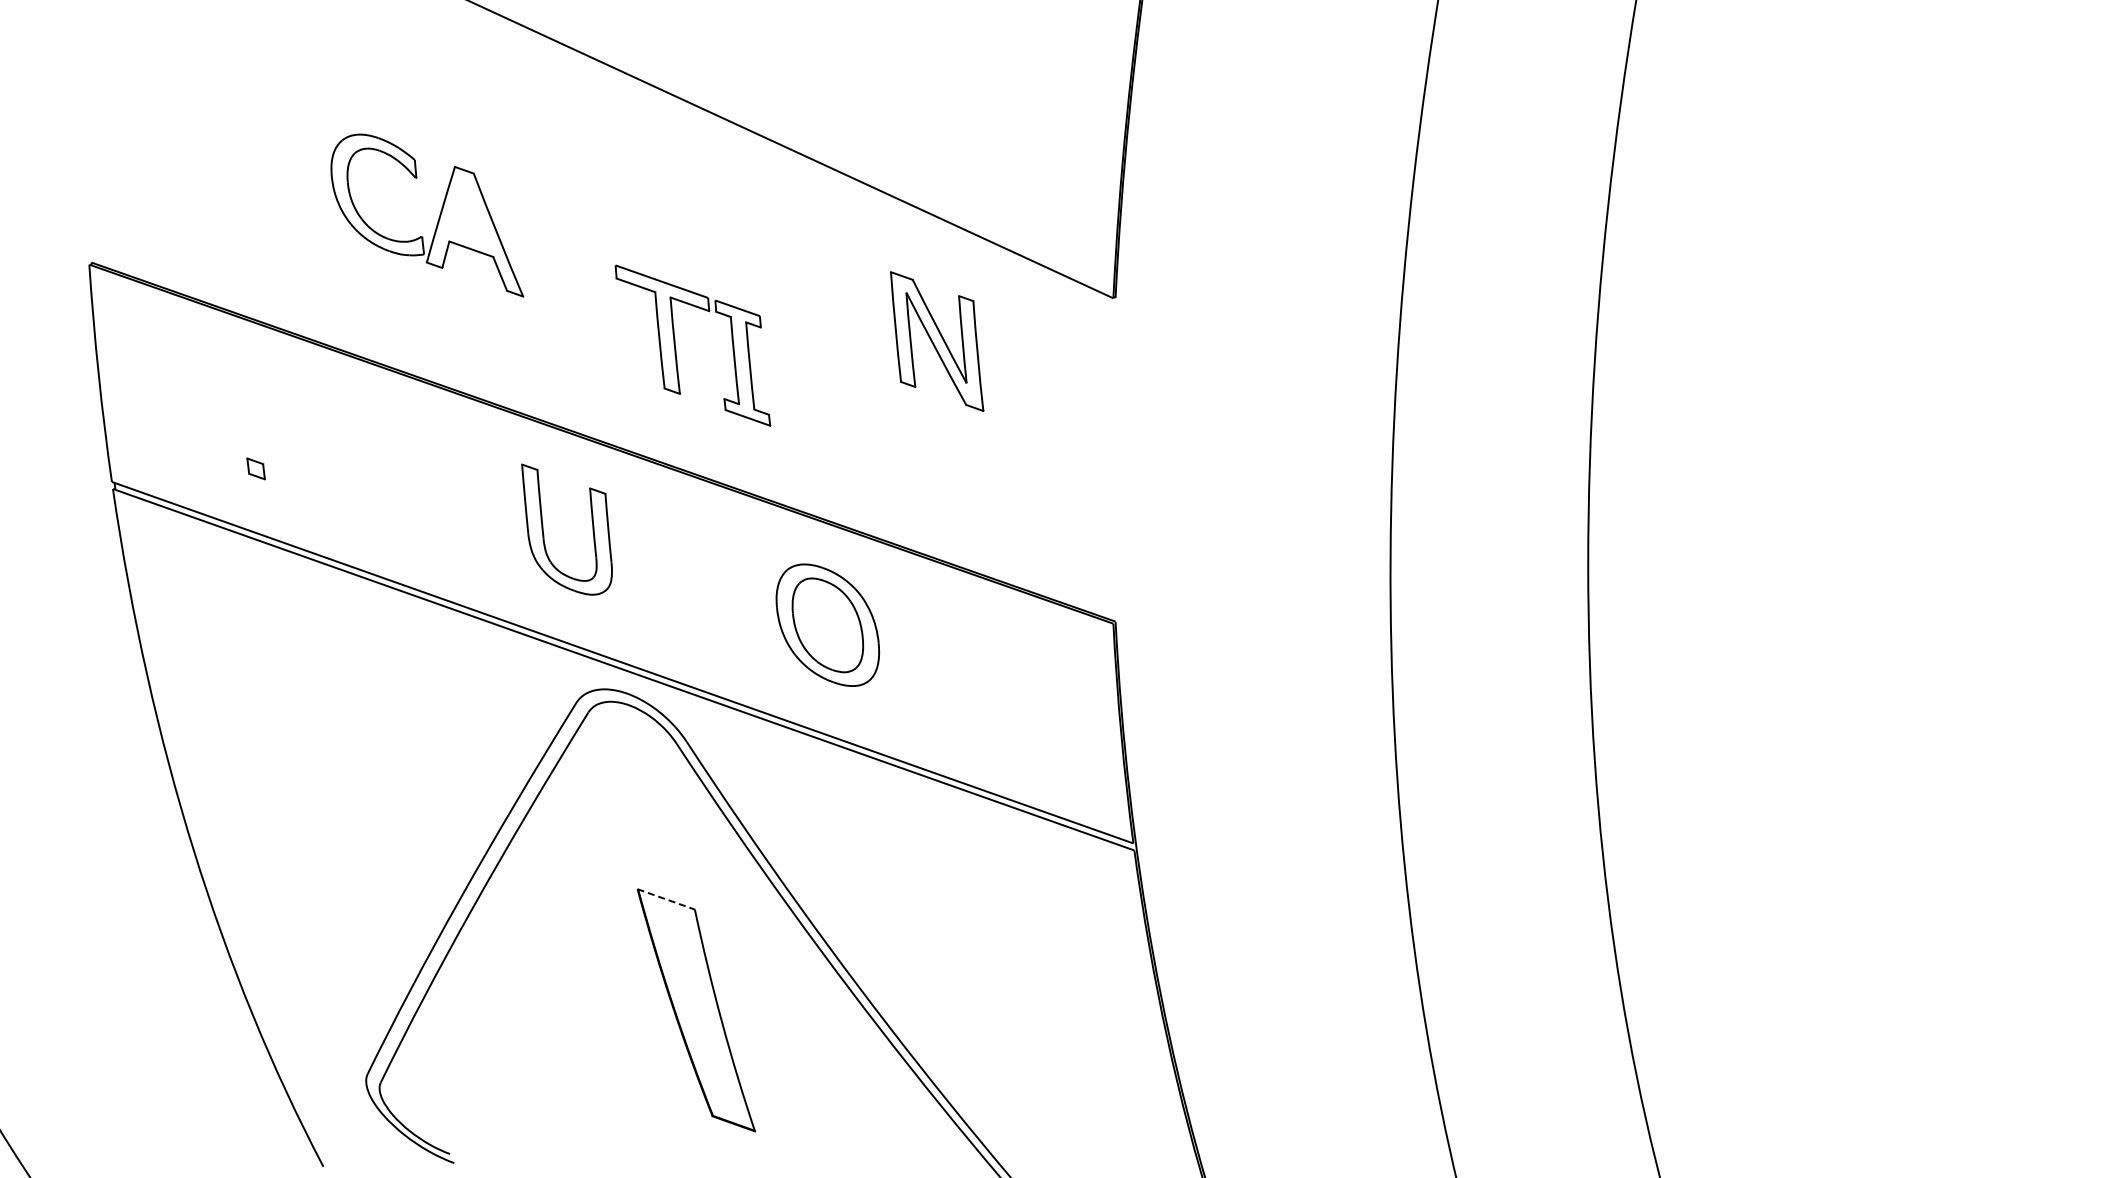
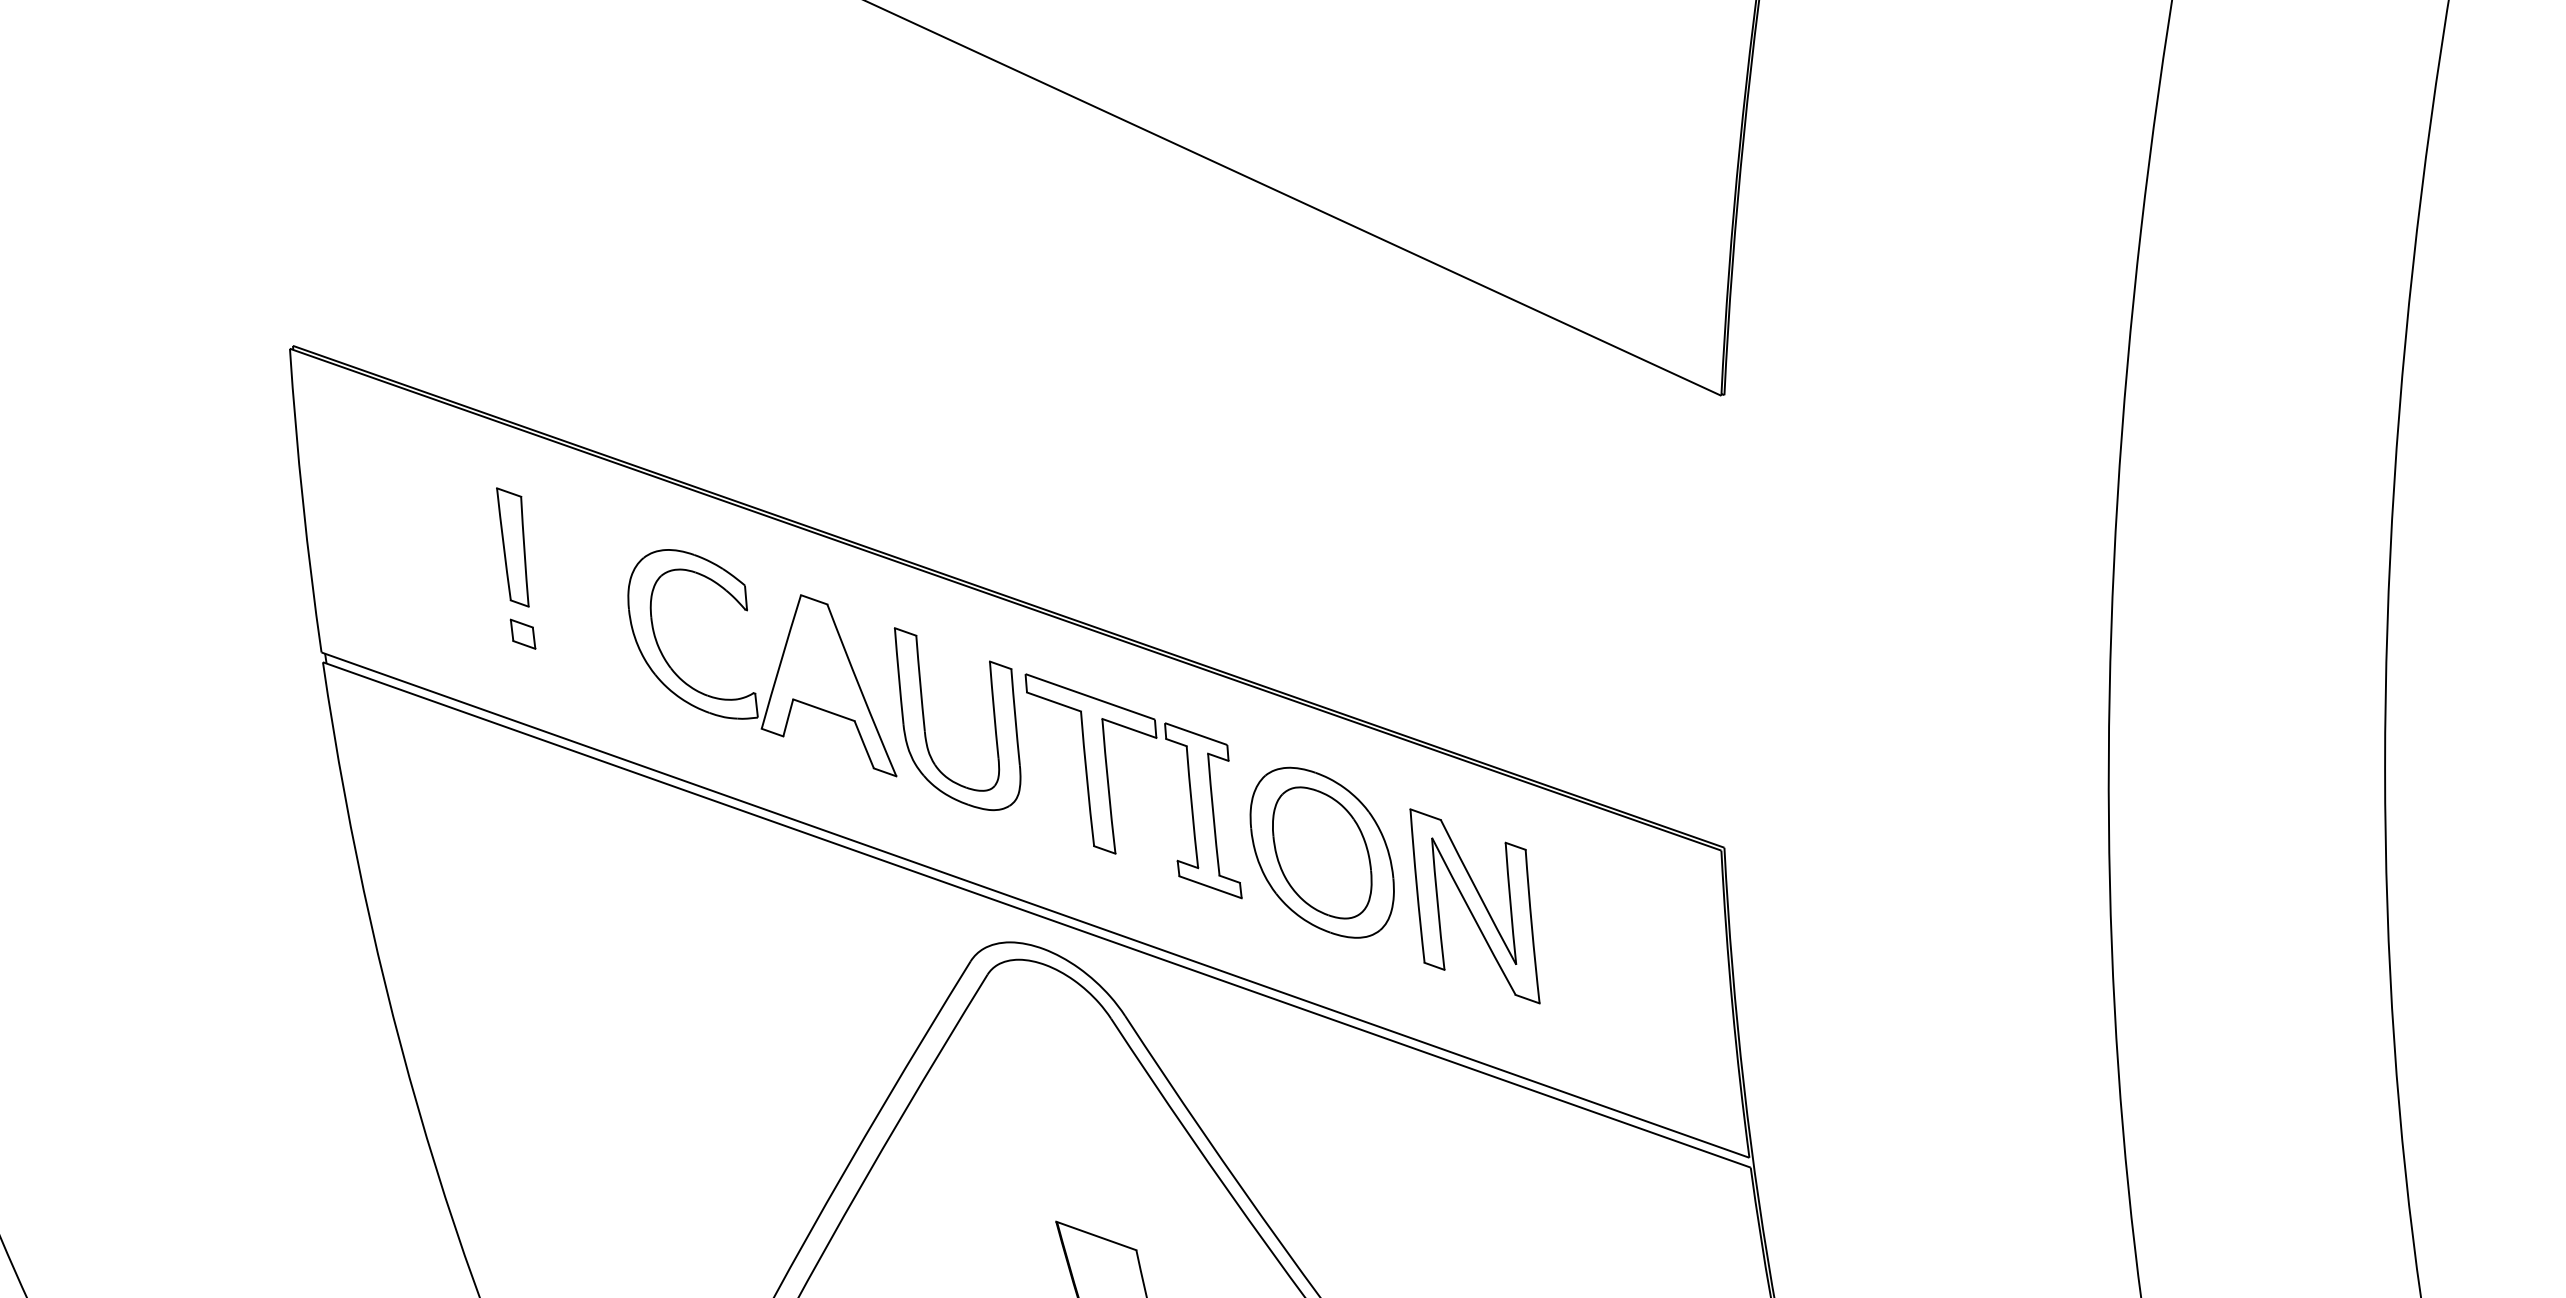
part: (438, 217) -> (778, 665), moved
part: (937, 341) -> (1475, 906), moved
part: (676, 348) -> (1110, 790), moved
part: (248, 406) -> (512, 547), added
line: (666, 899) -> (1096, 1236), dashed -> solid

